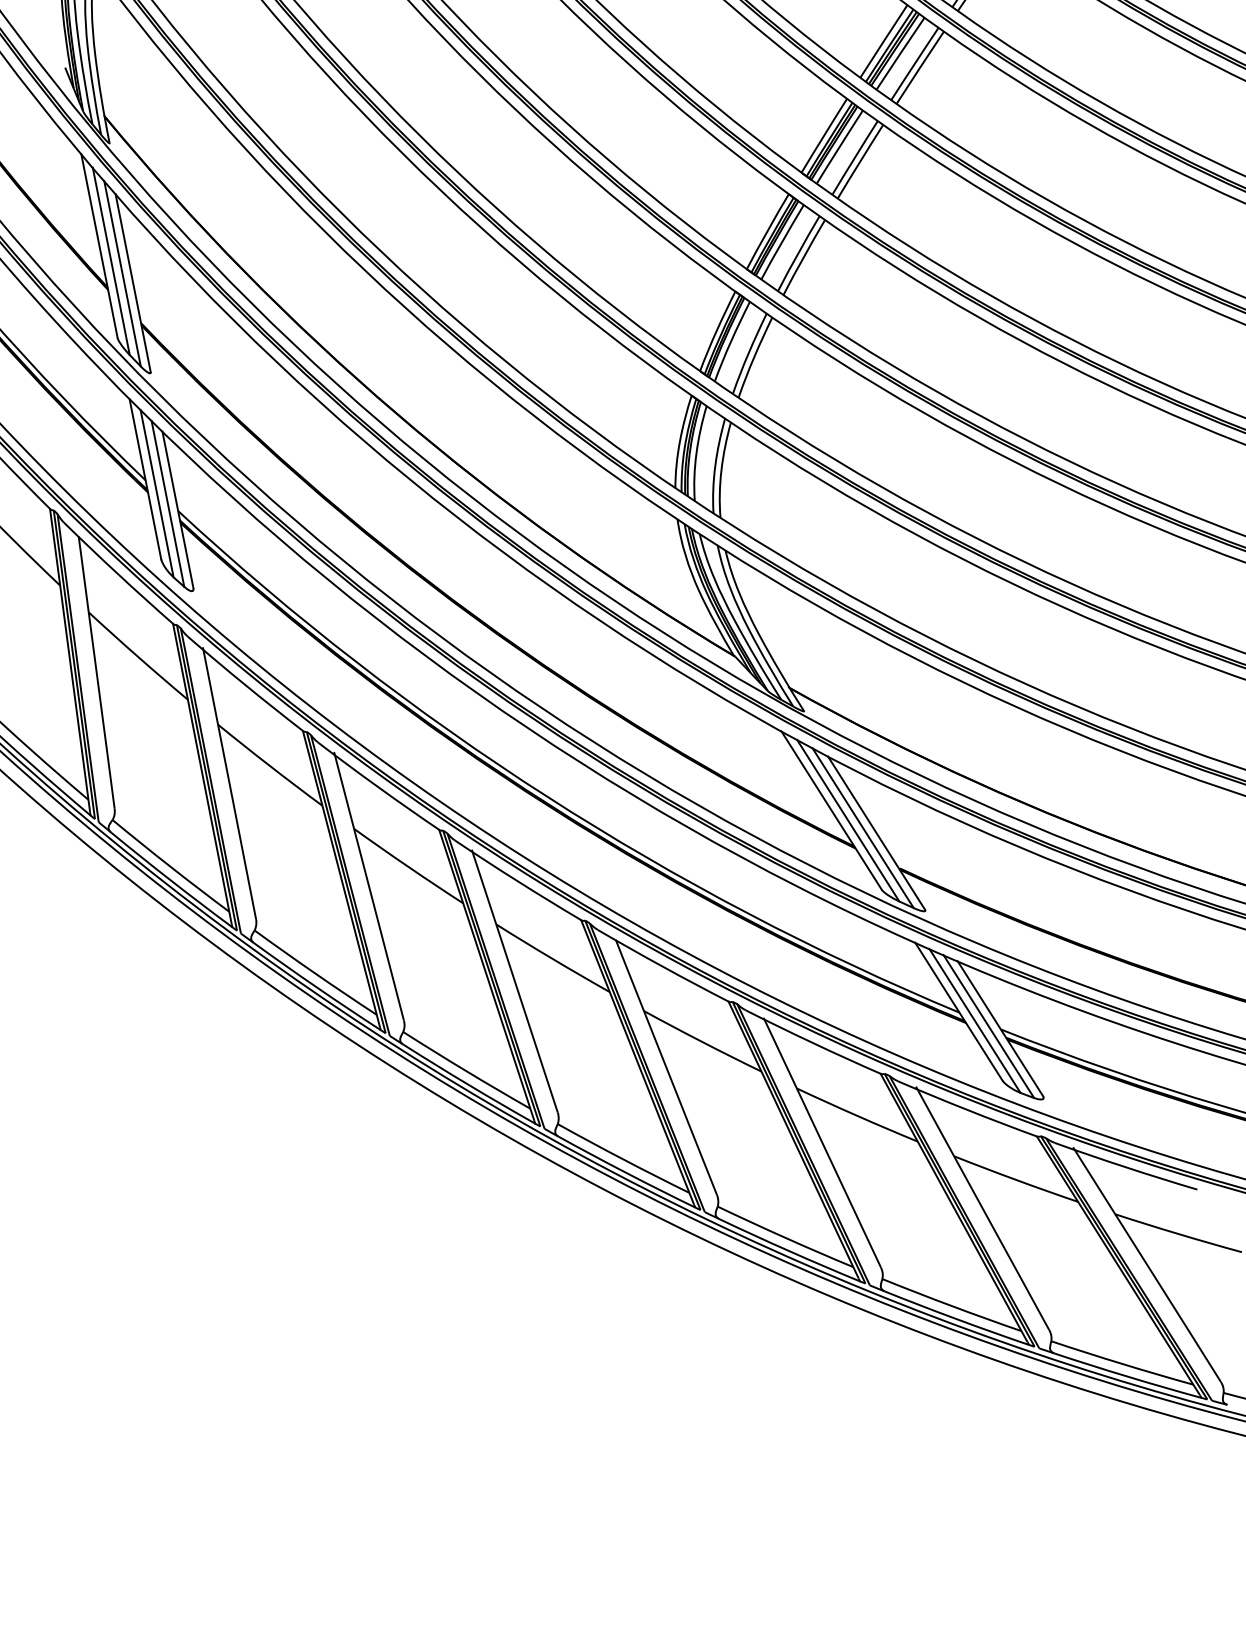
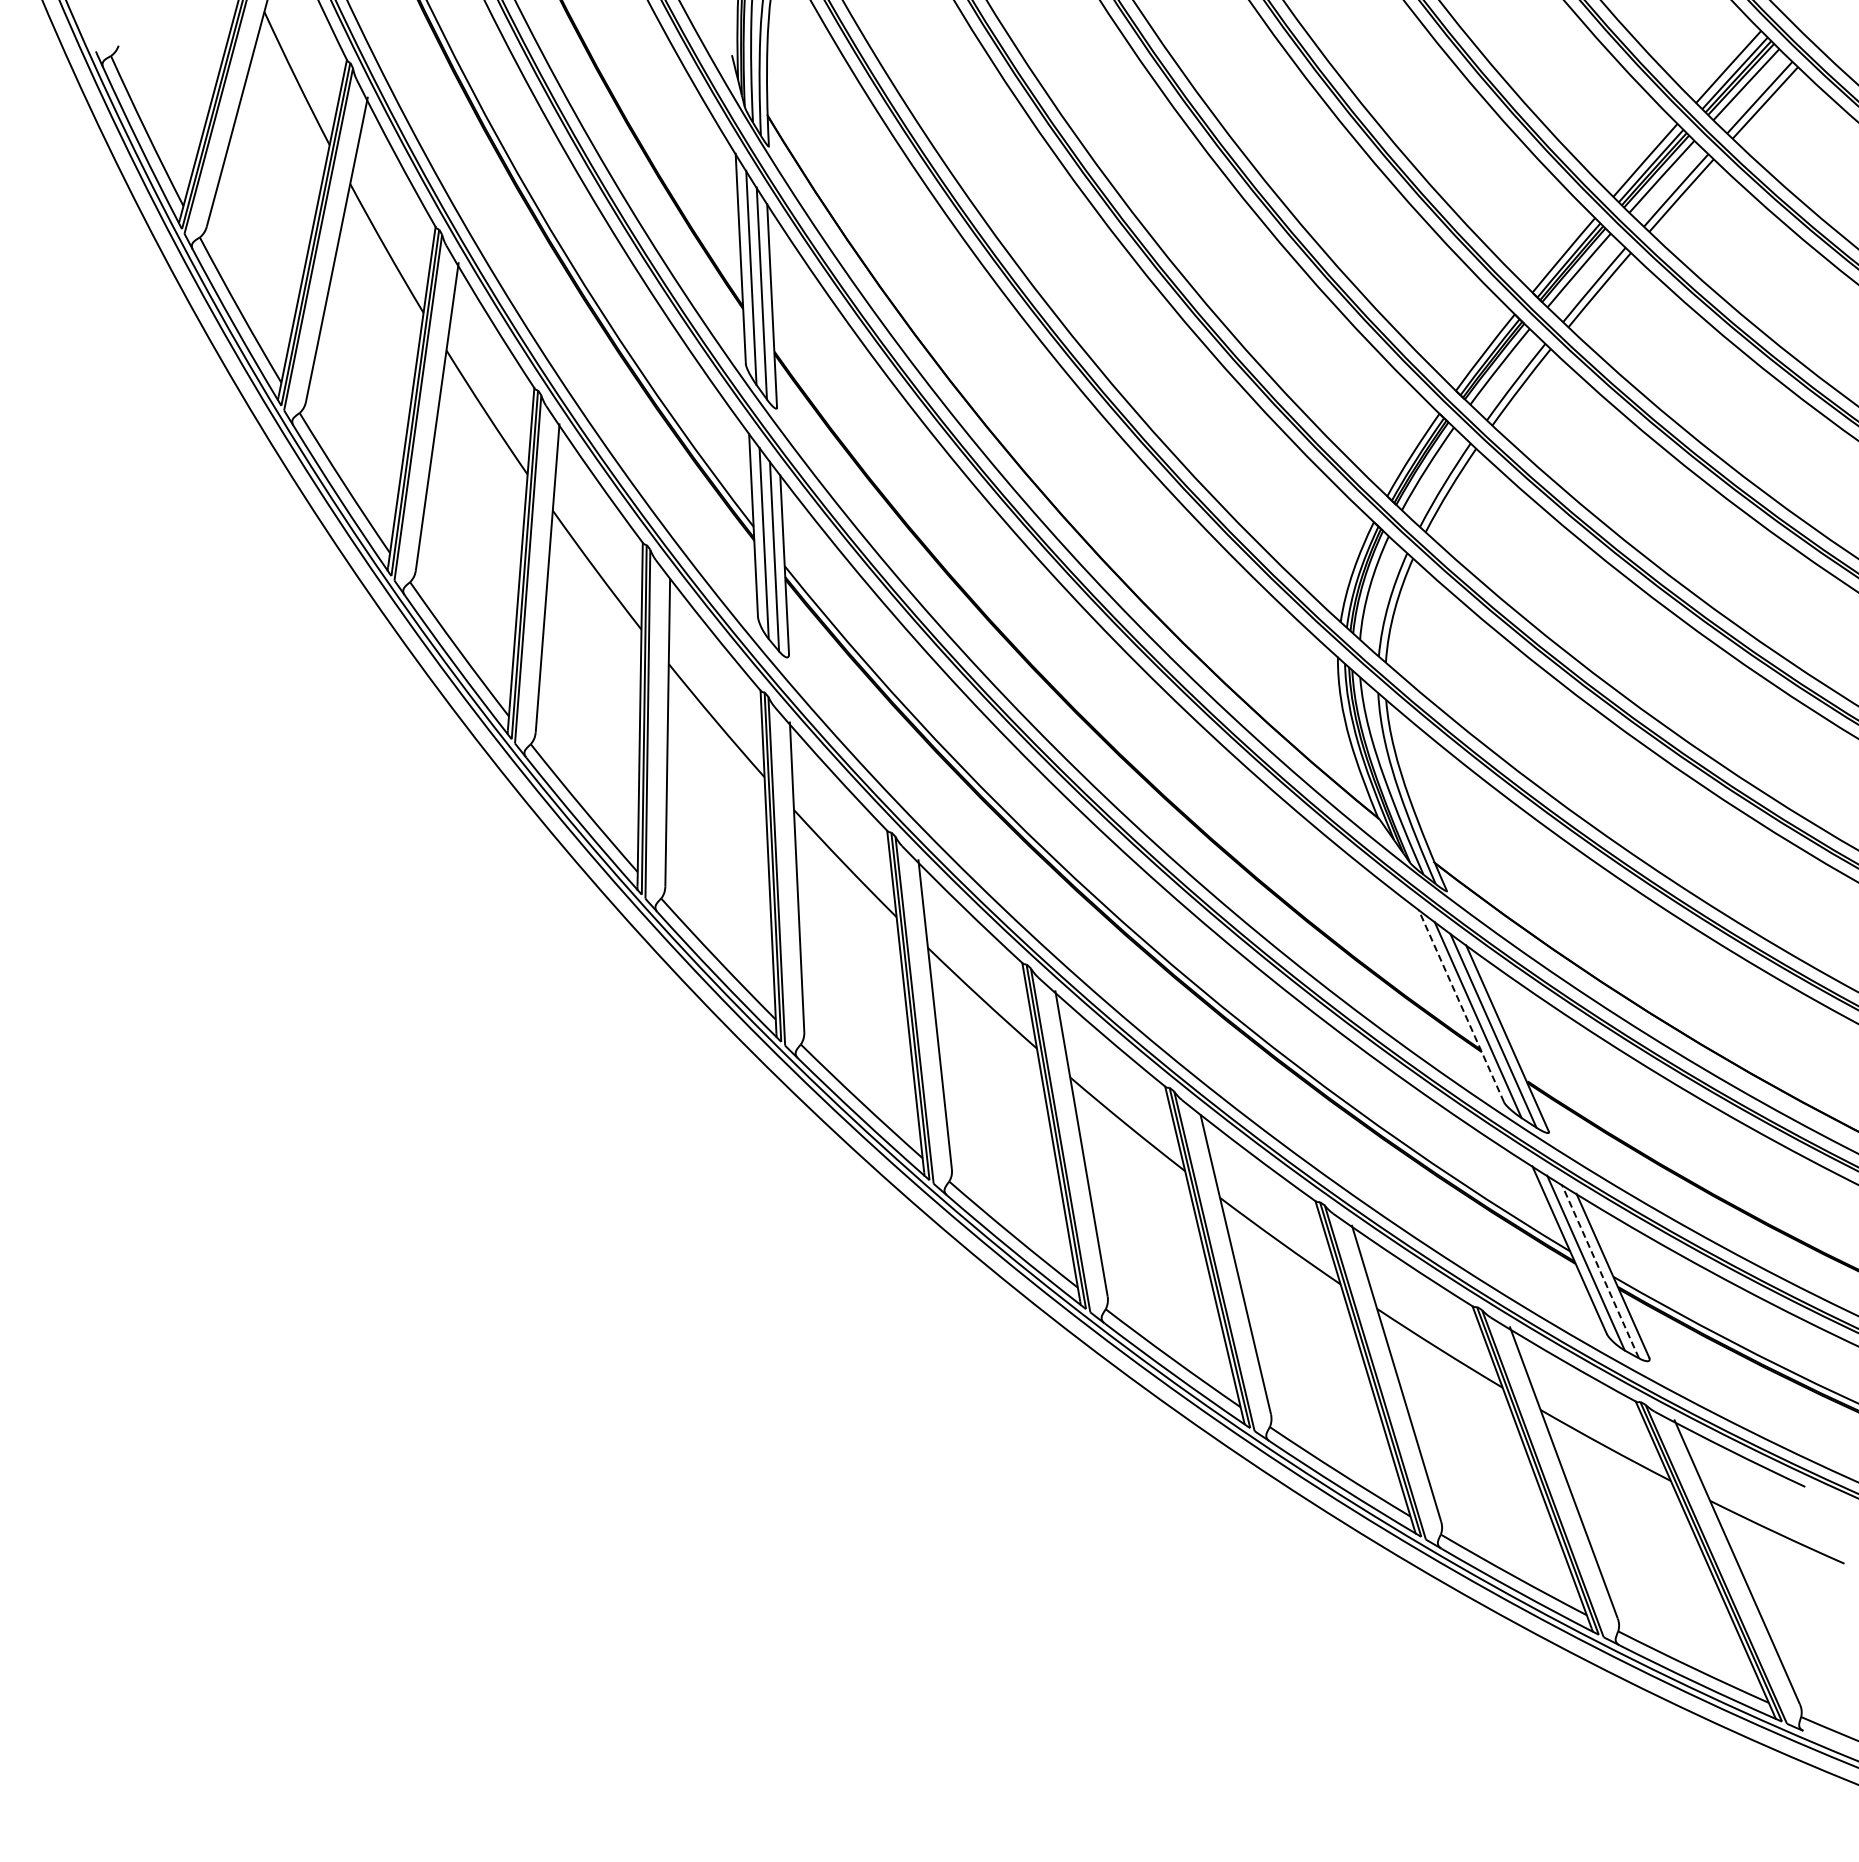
line: (831, 810) -> (1461, 1005), solid -> dashed
line: (988, 1026) -> (1600, 1271), solid -> dashed

